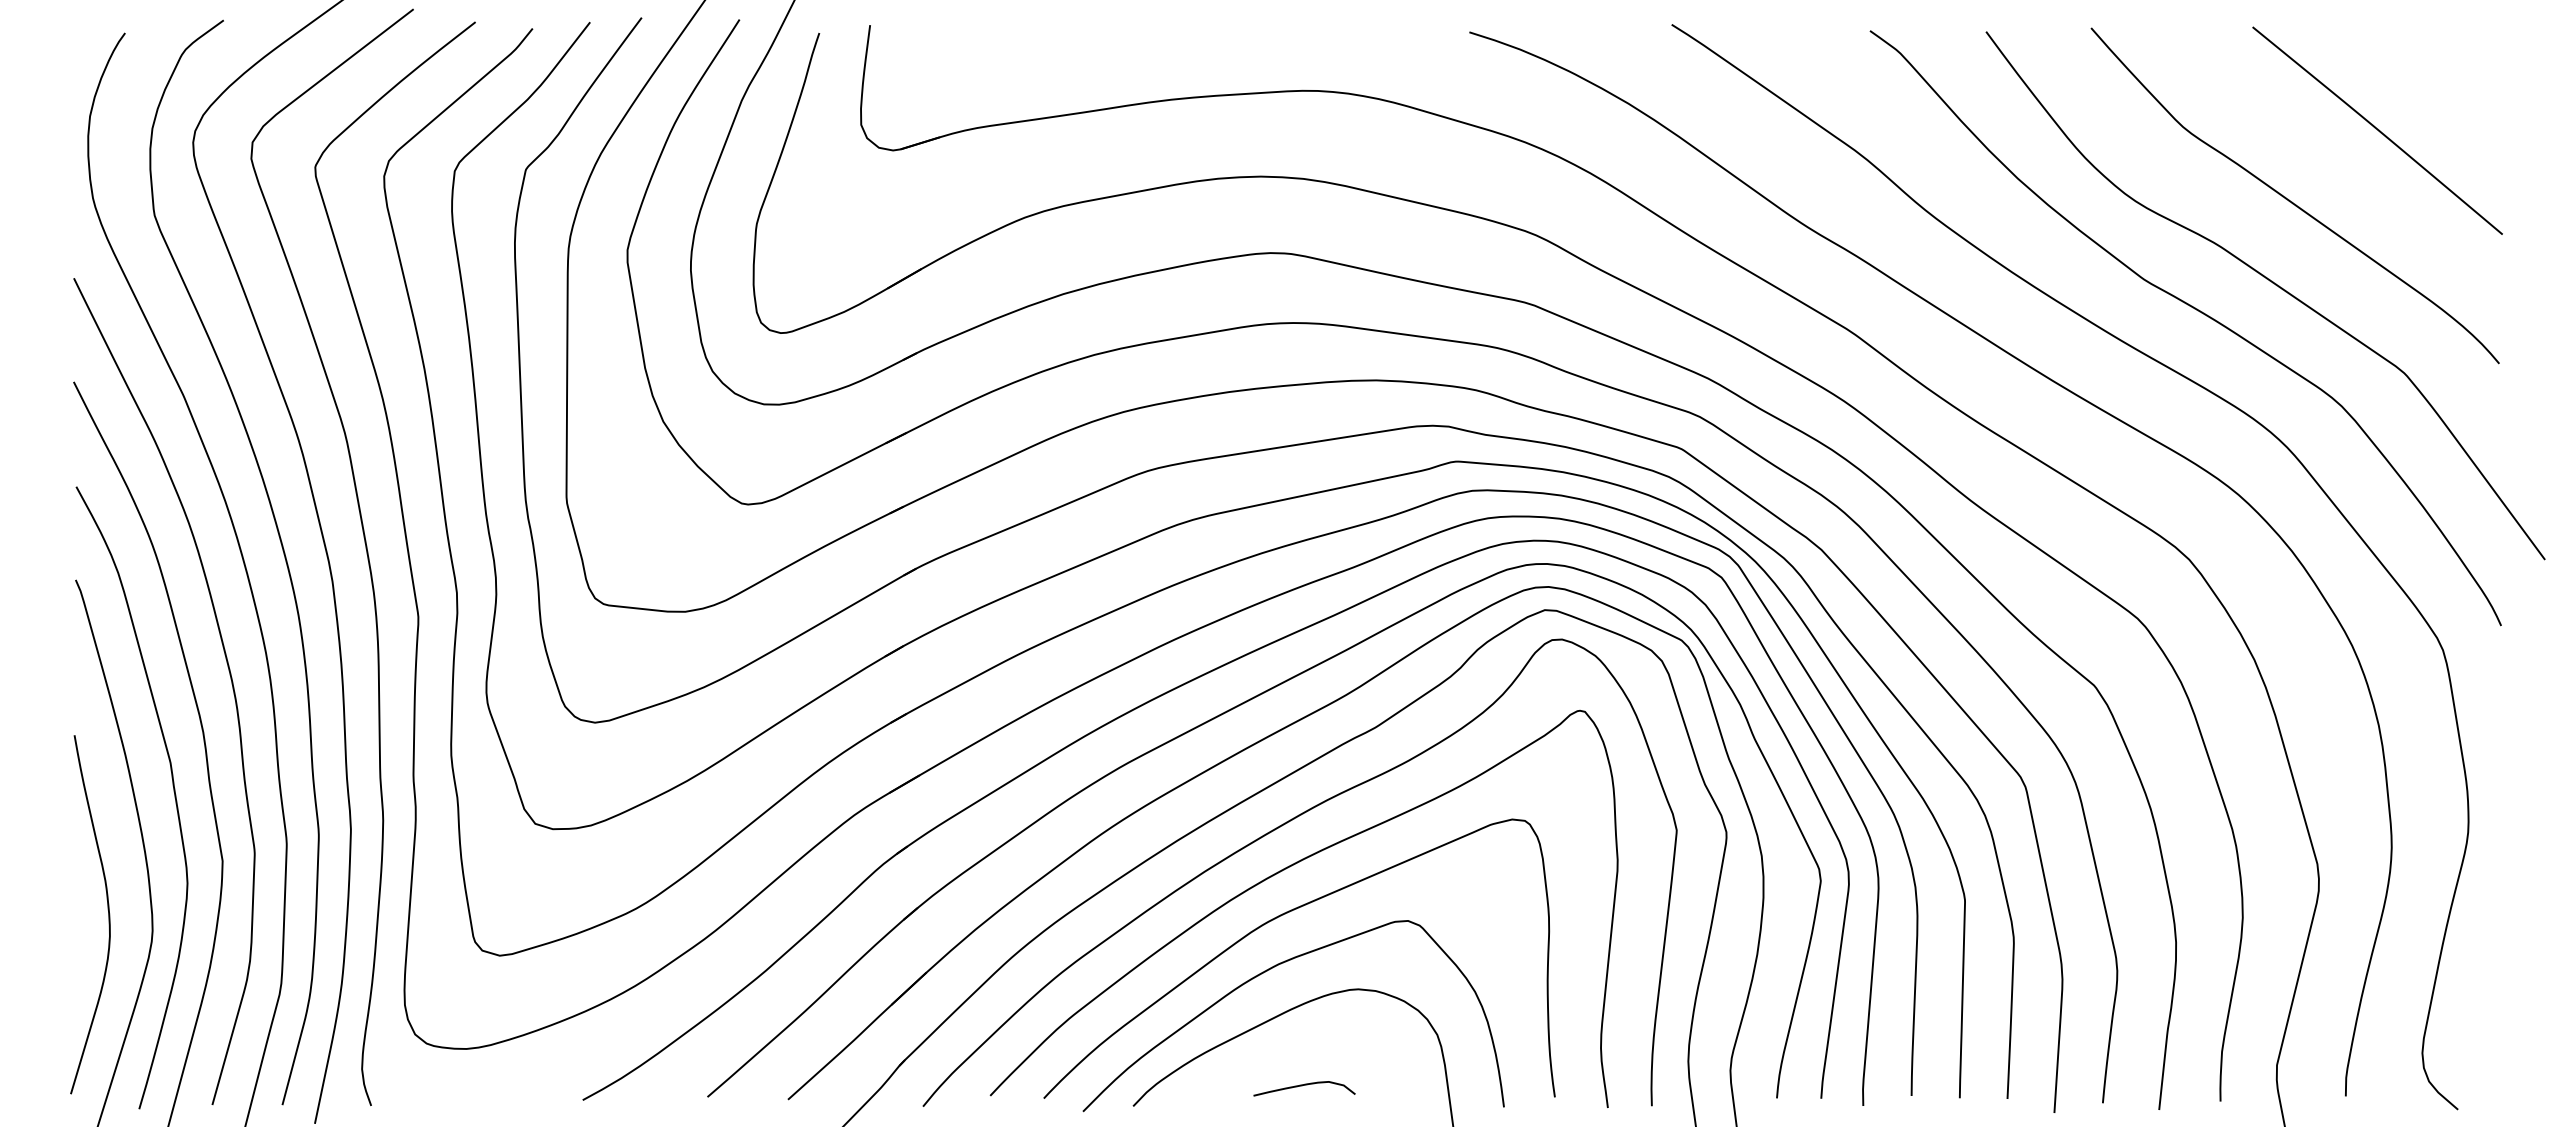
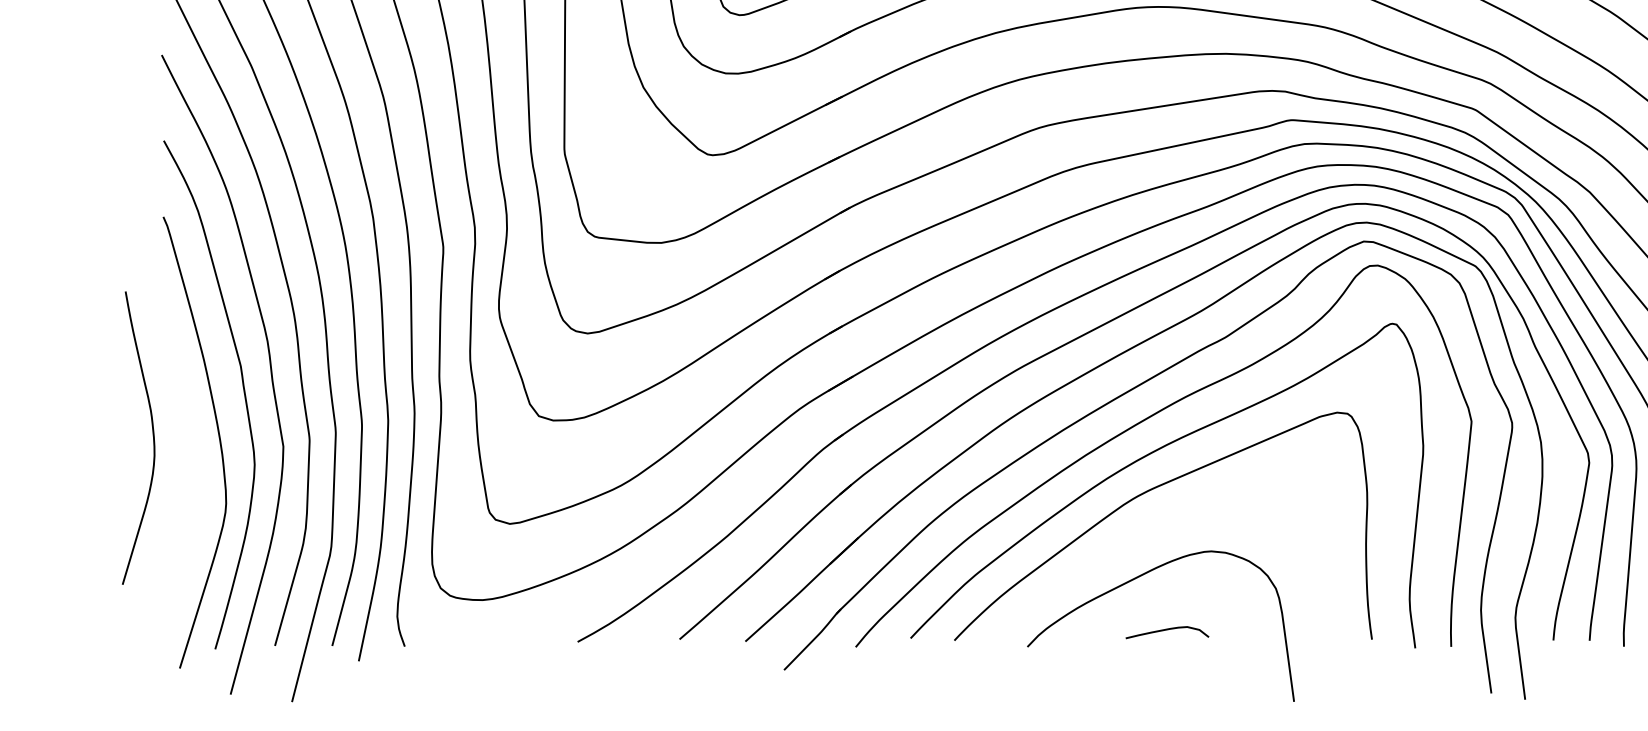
curve: (107, 909) -> (152, 433), moved
curve: (1269, 970) -> (1138, 536), removed

